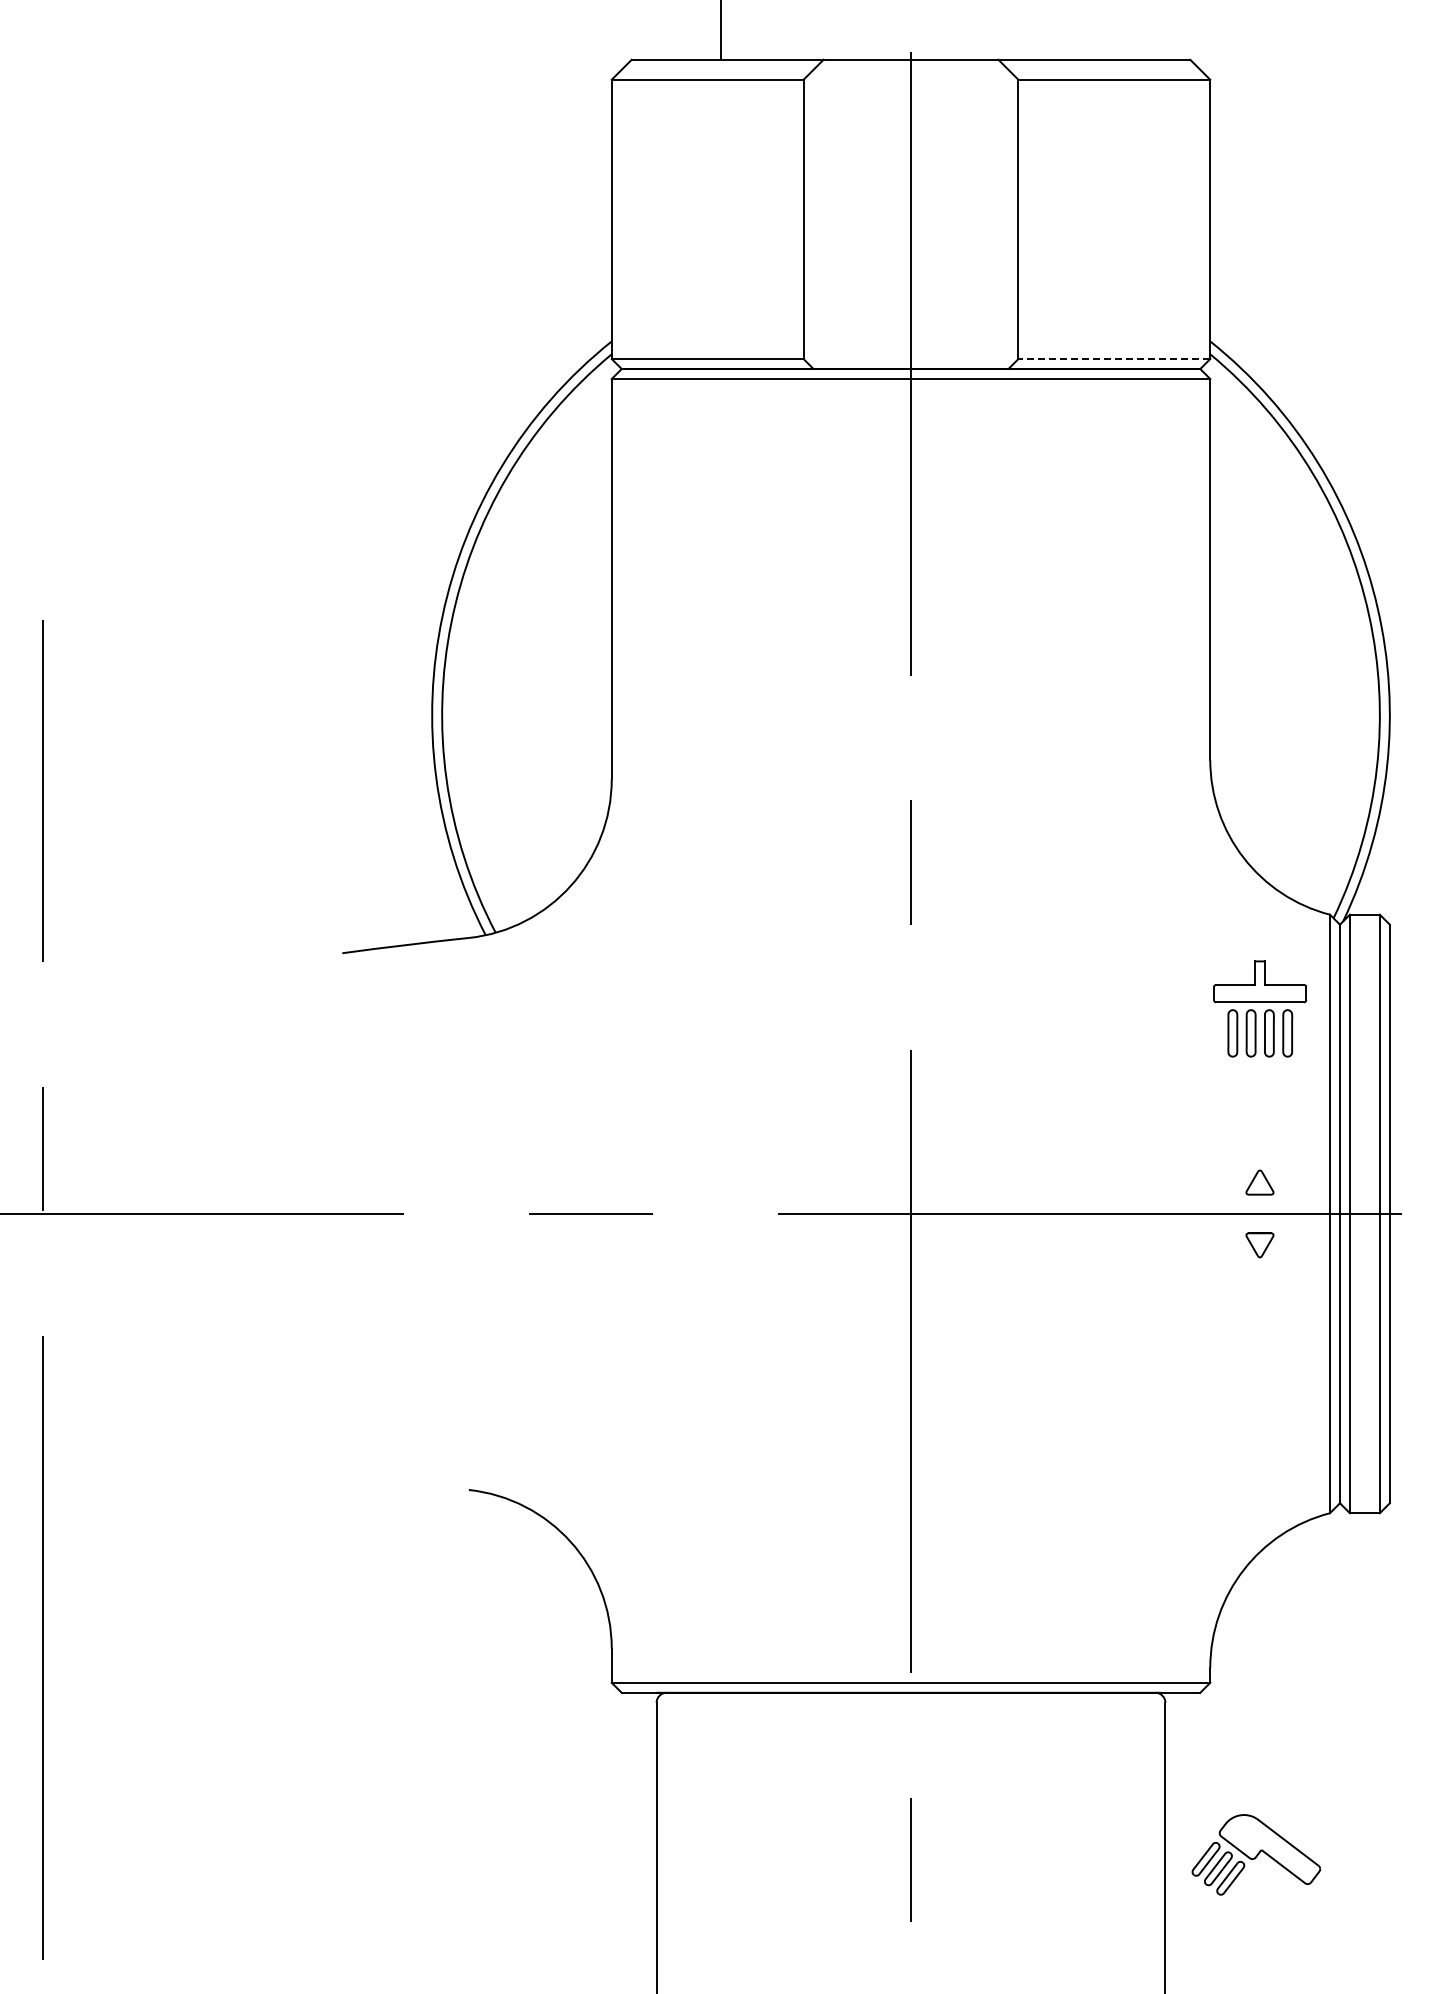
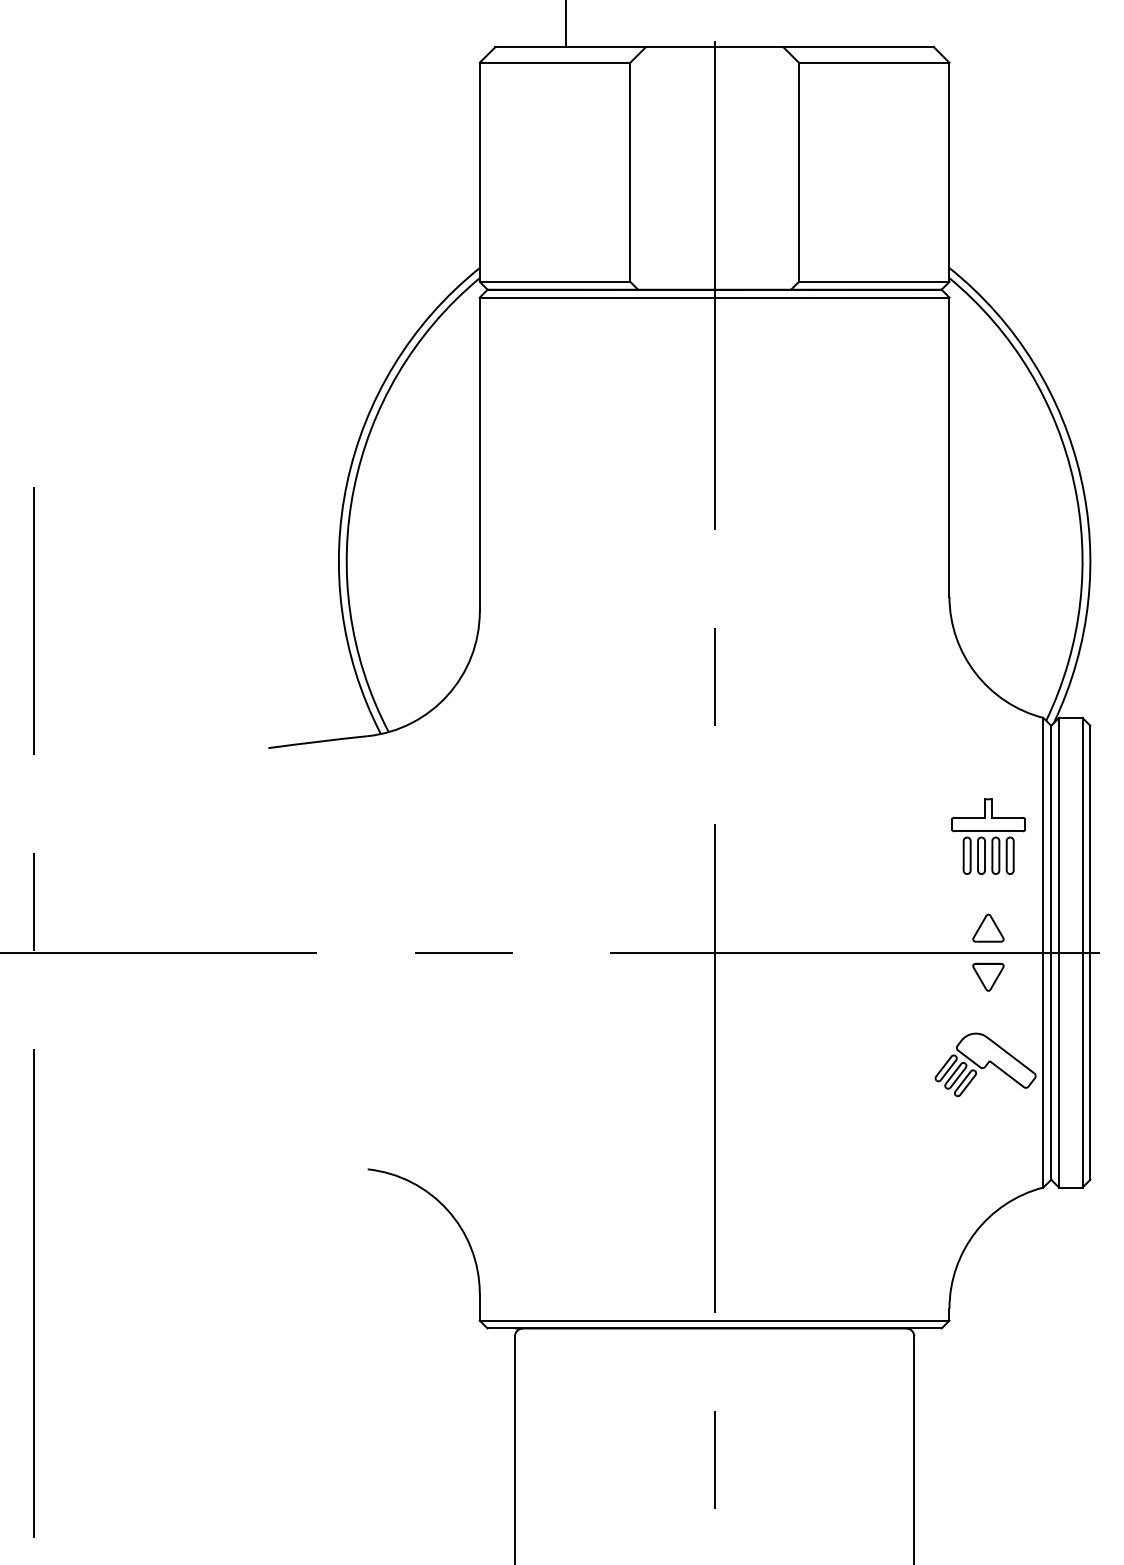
line: (1114, 359) -> (874, 282), dashed -> solid
part: (1260, 1008) -> (988, 836), moved
part: (1259, 1182) -> (988, 928), size x1.43
part: (1259, 1245) -> (988, 977), size x1.43
part: (1256, 1854) -> (985, 1064), moved

